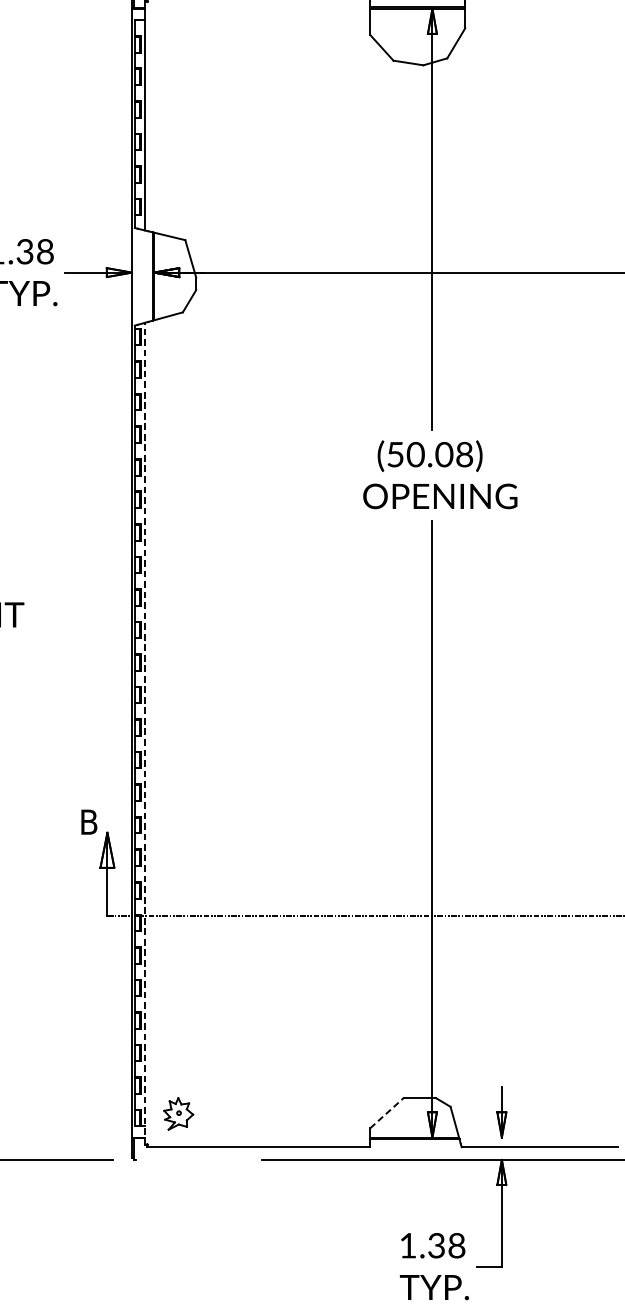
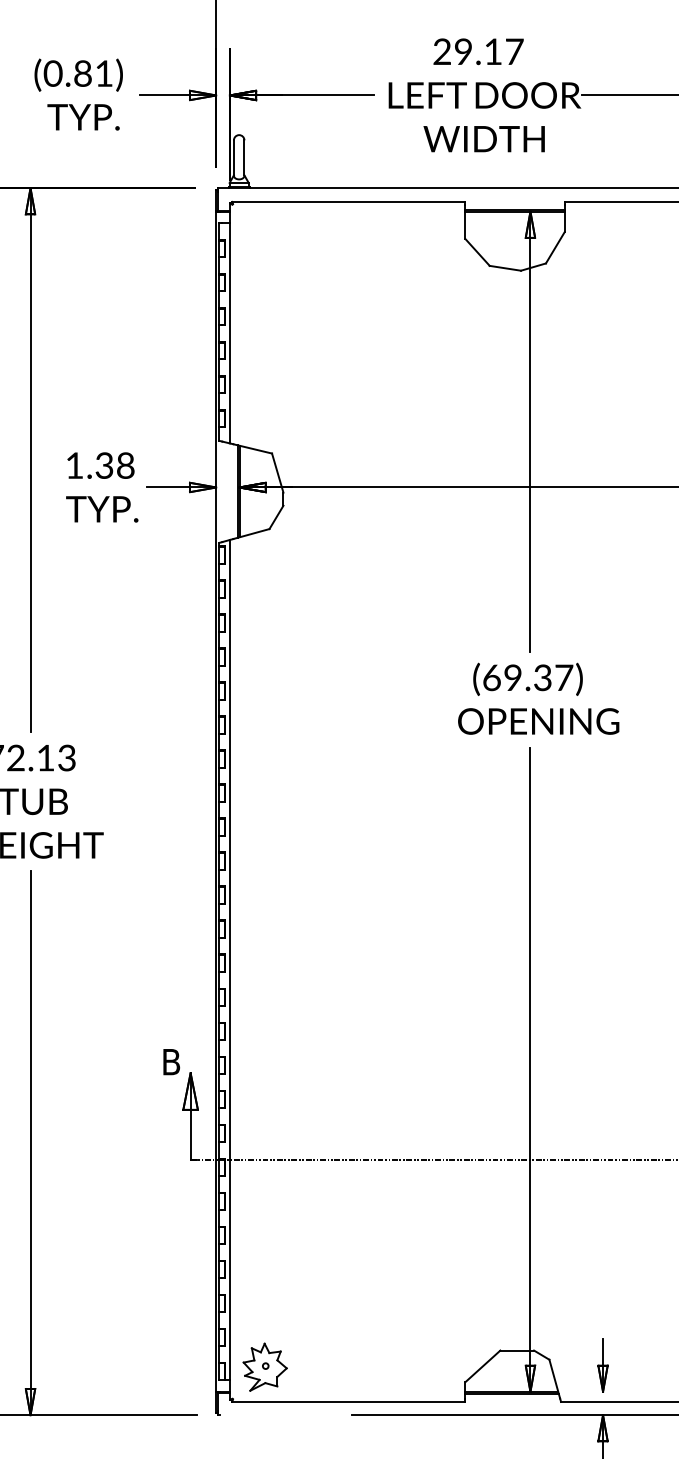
text: (430, 454) -> (528, 677), (50.08) -> (69.37)
line: (144, 733) -> (229, 969), dashed -> solid
part: (178, 1113) -> (264, 1366), size x1.43
line: (386, 1113) -> (482, 1366), dashed -> solid

